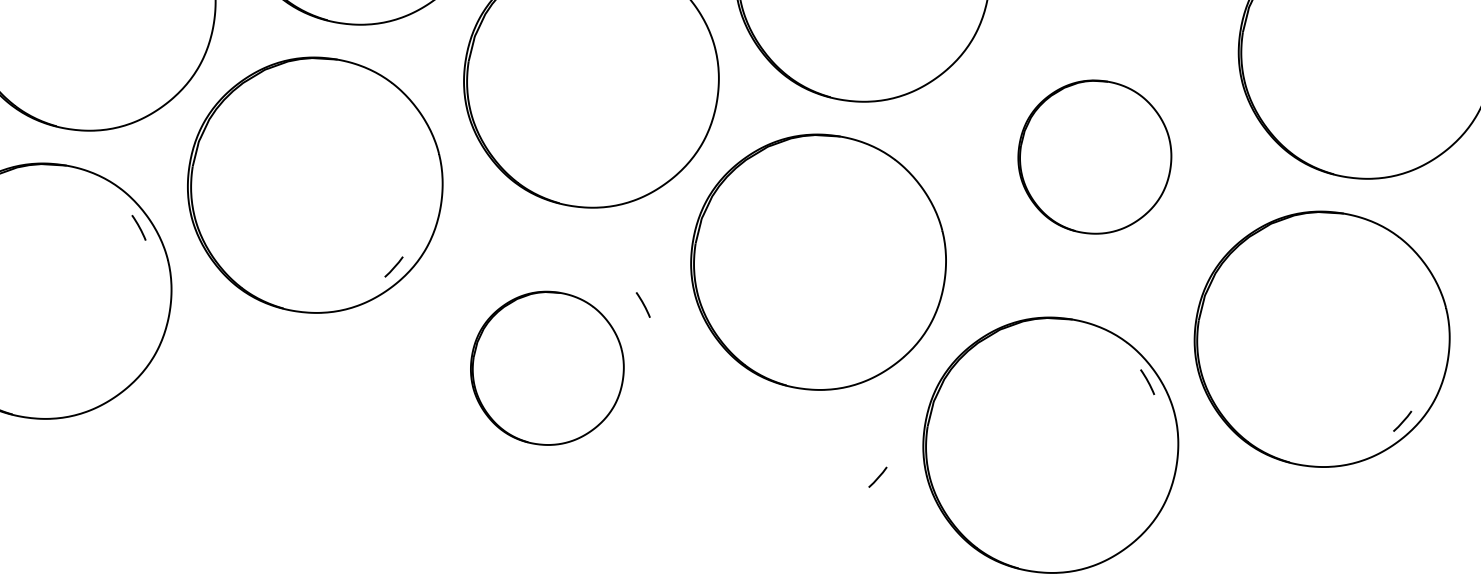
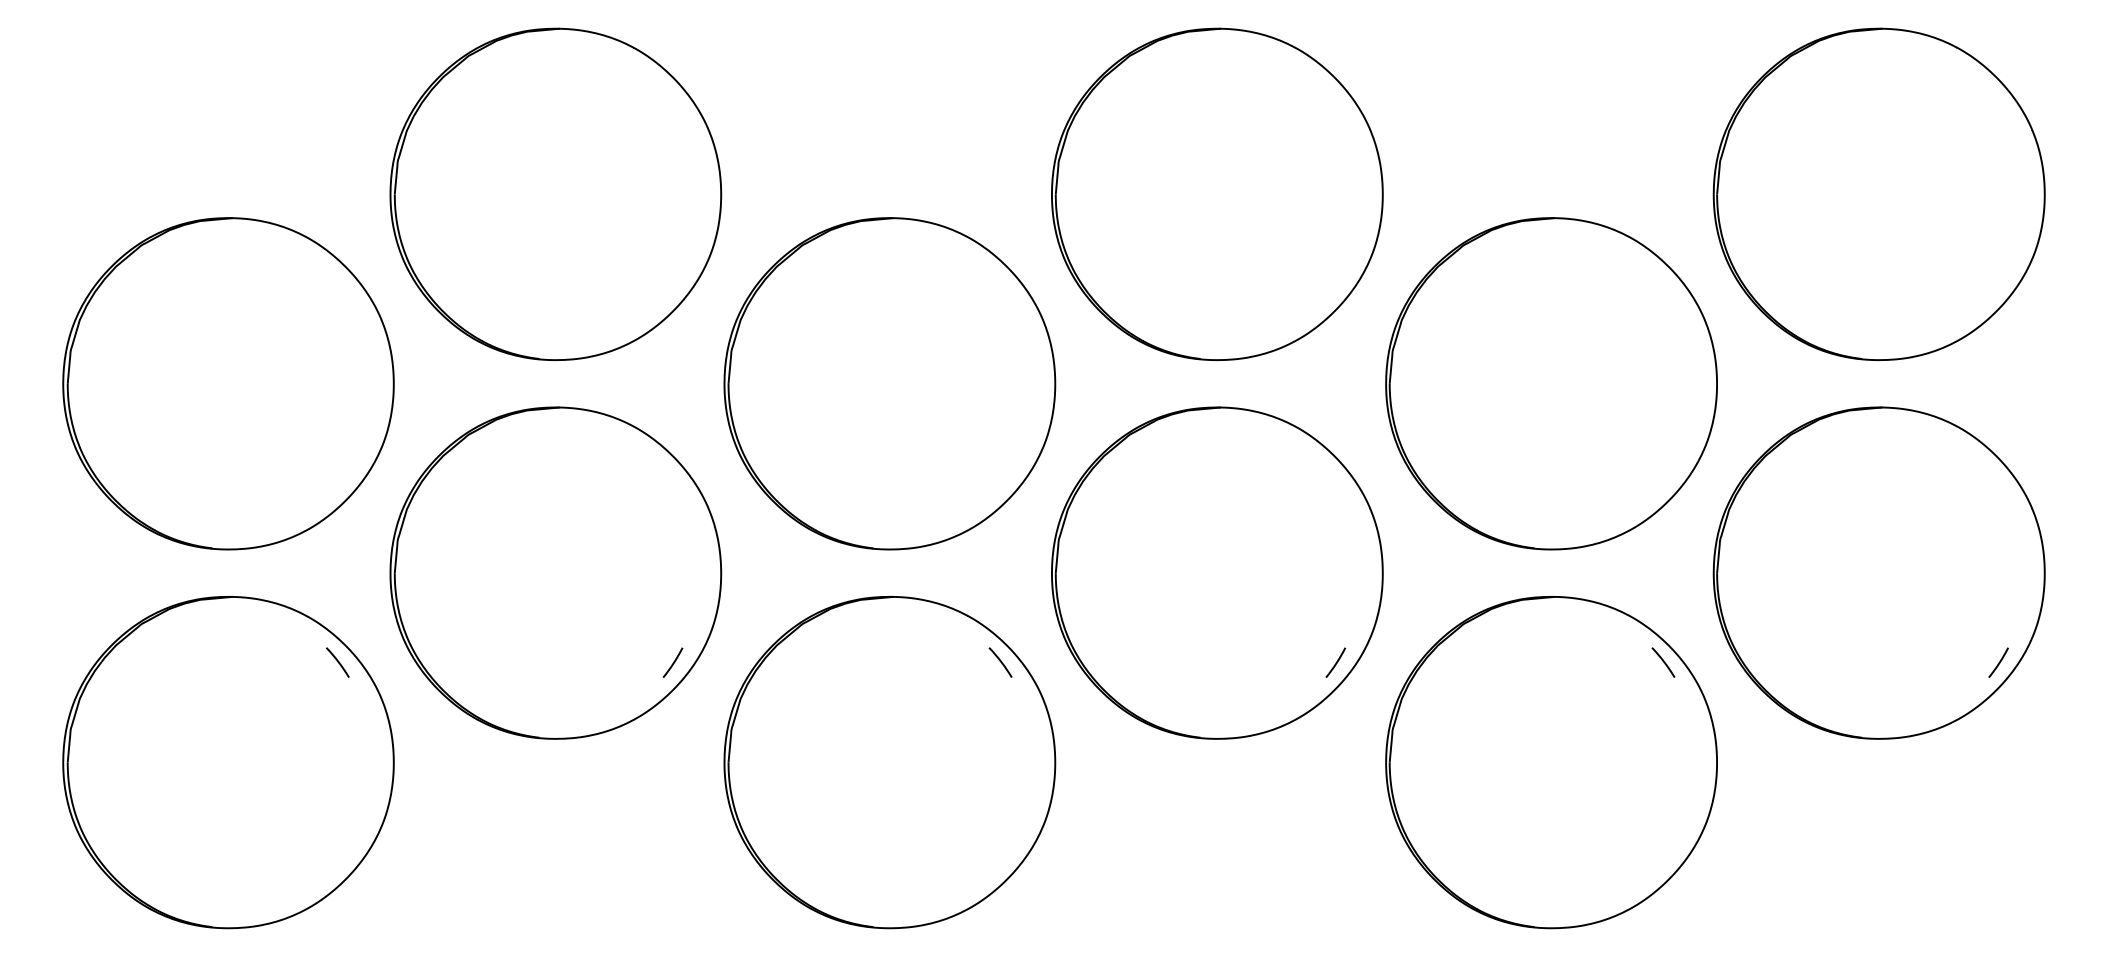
part: (1094, 156) -> (1551, 383), size x1.67
part: (547, 368) -> (889, 762), size x1.67
line: (877, 477) -> (1335, 662), moved

